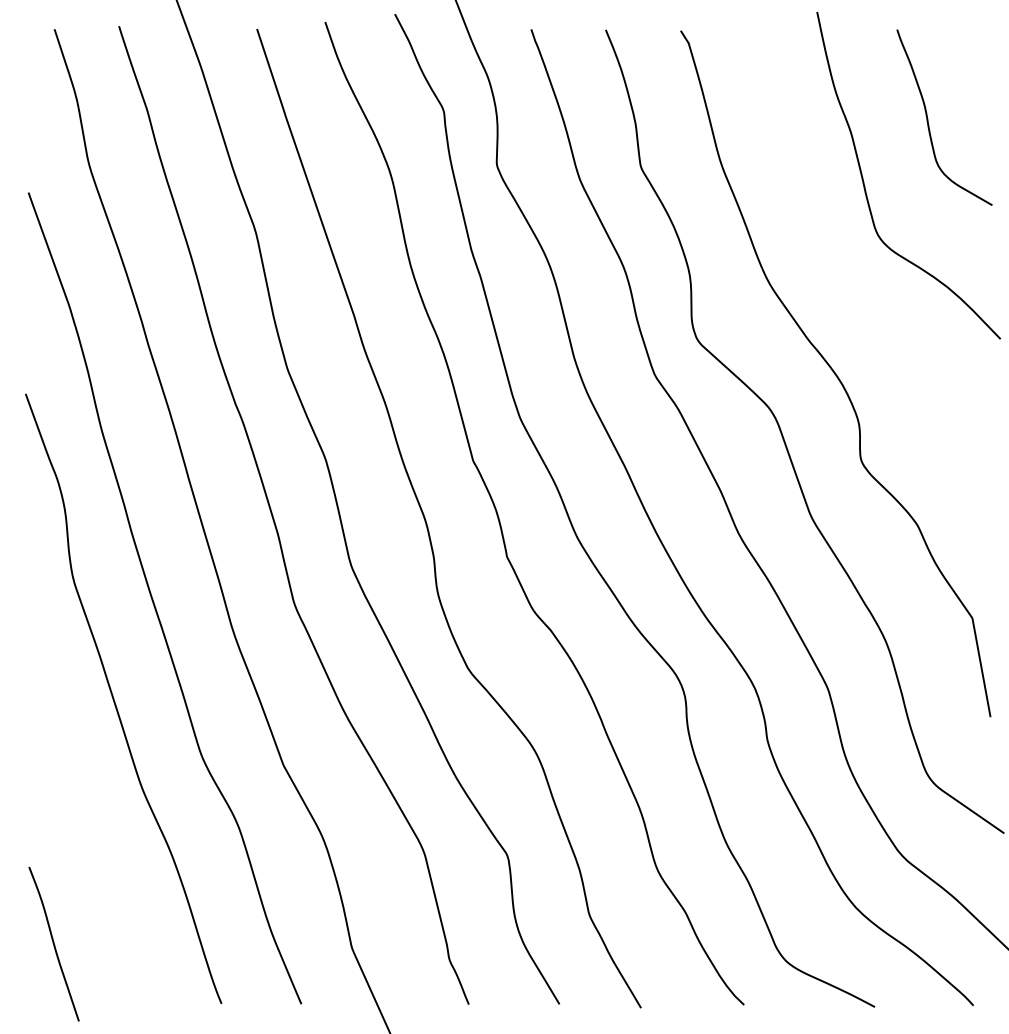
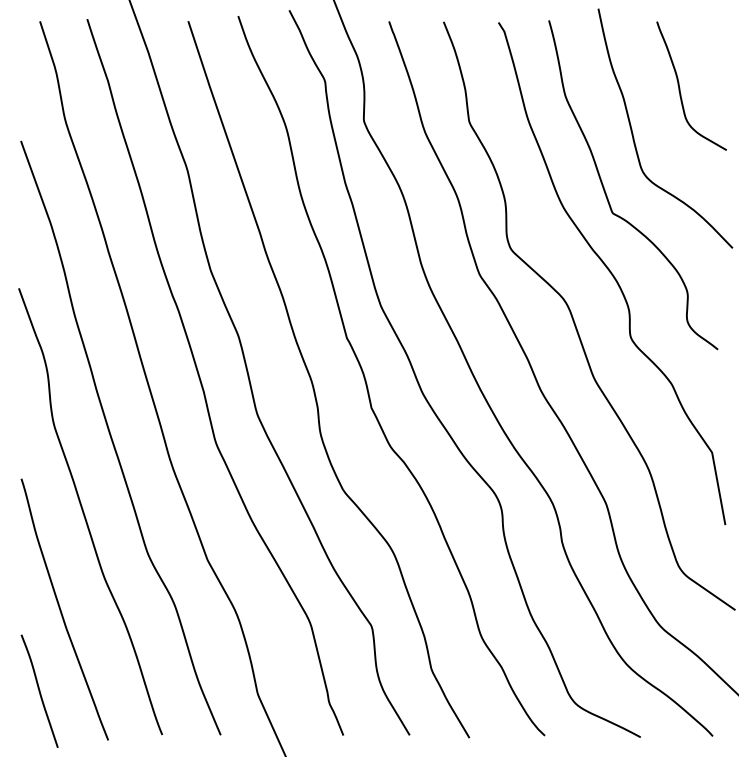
curve: (829, 267) -> (607, 195), added
curve: (83, 832) -> (61, 609), added

